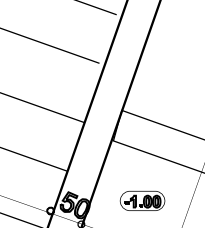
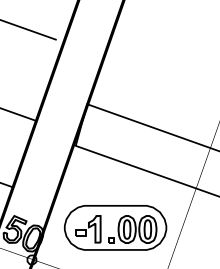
part: (142, 200) -> (115, 227), size x1.67

